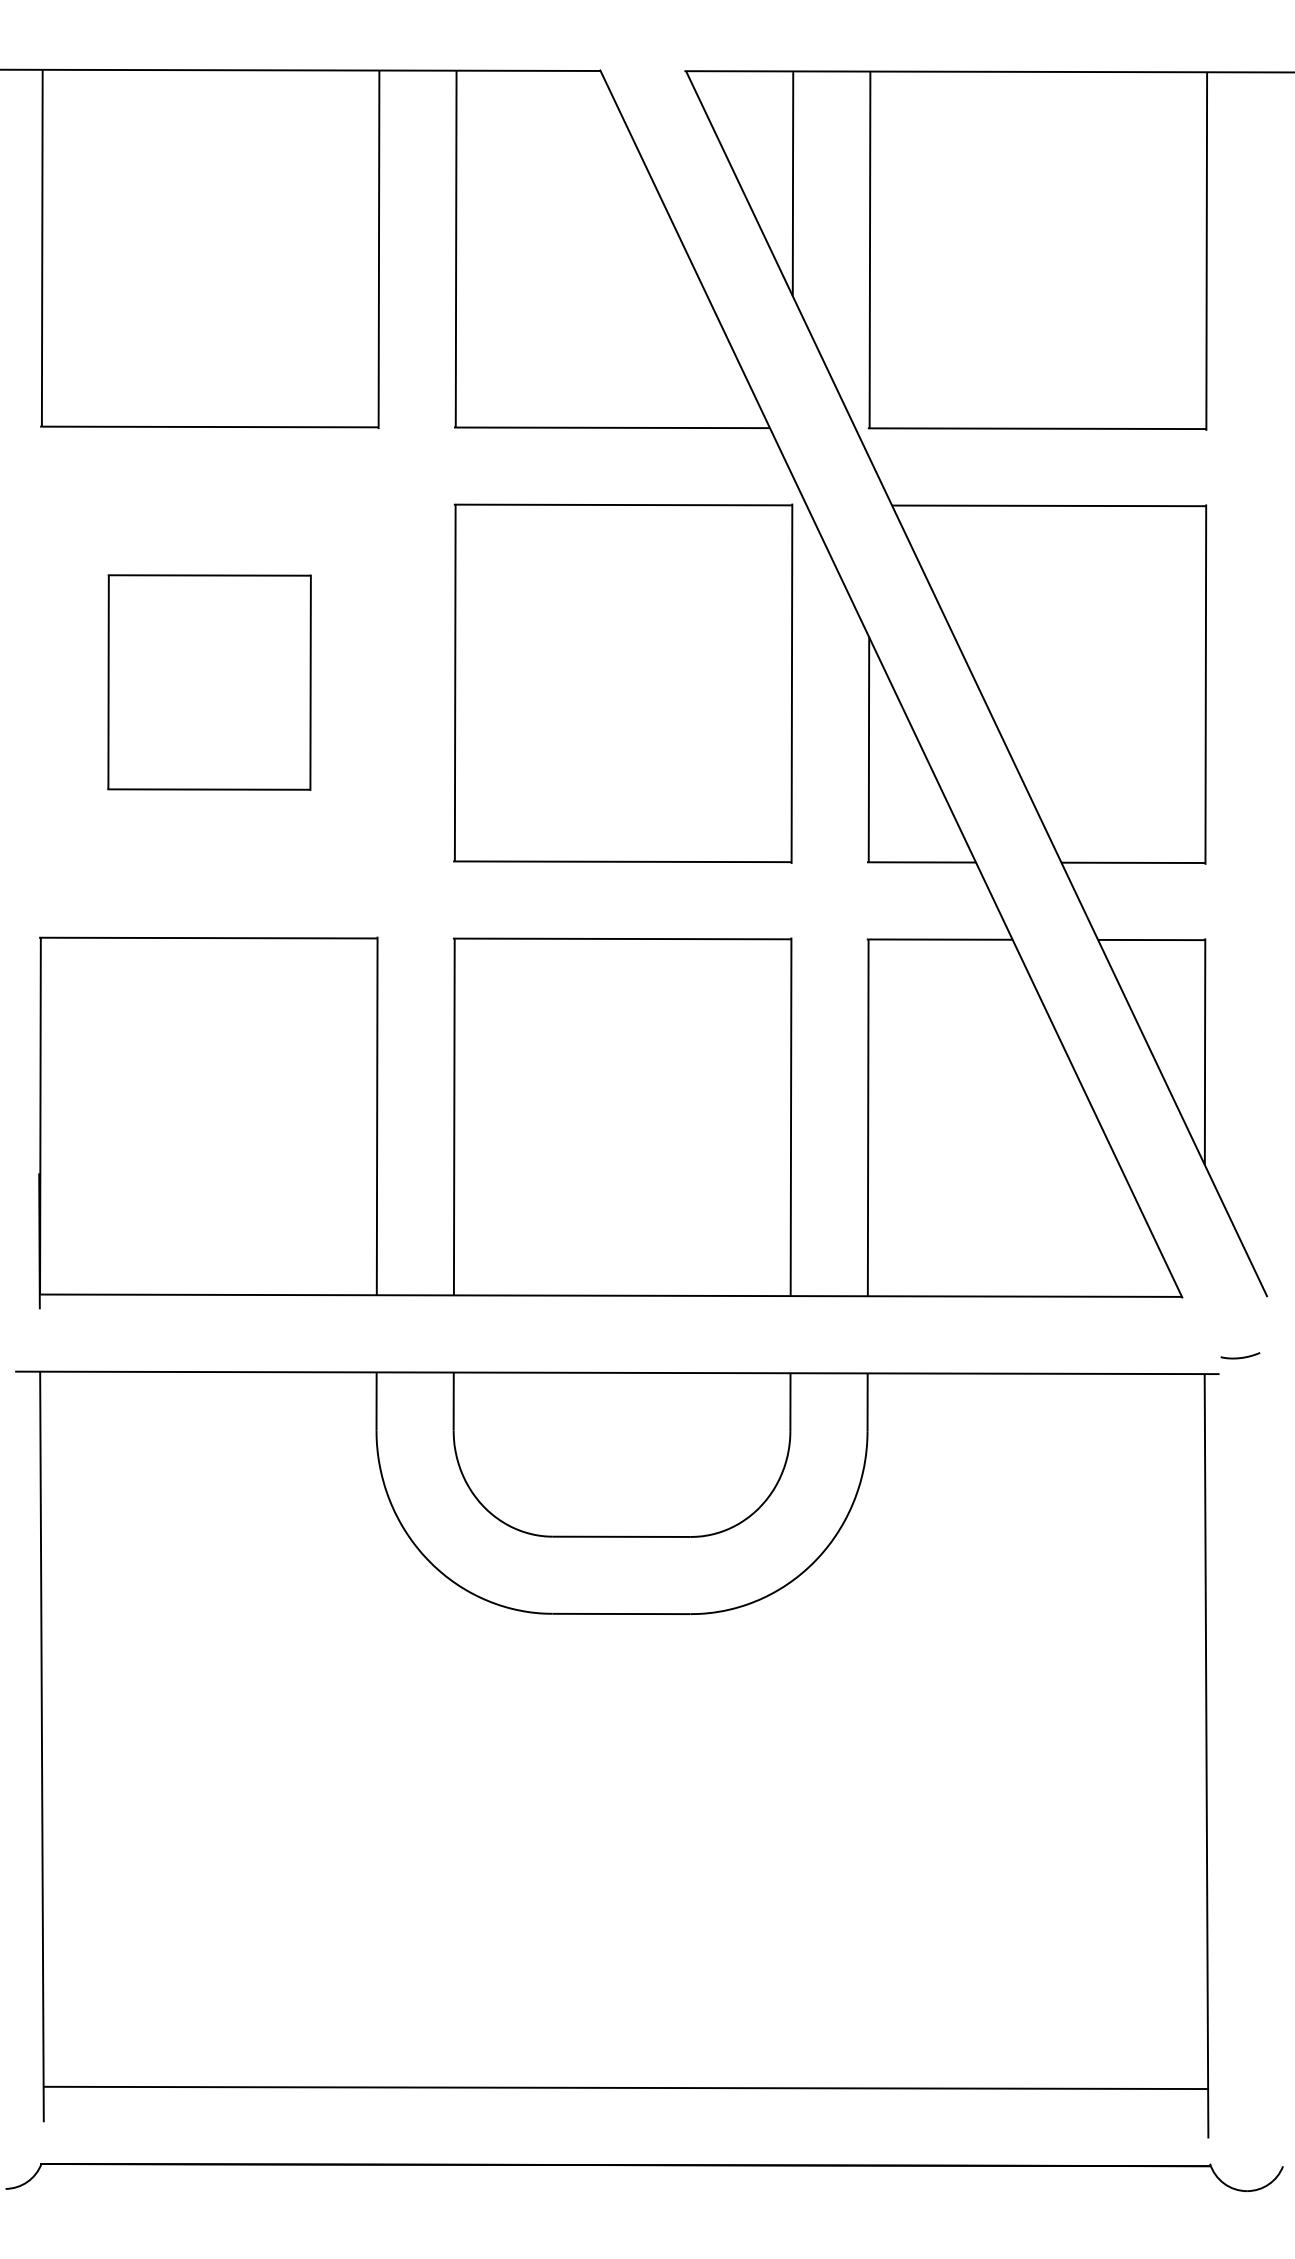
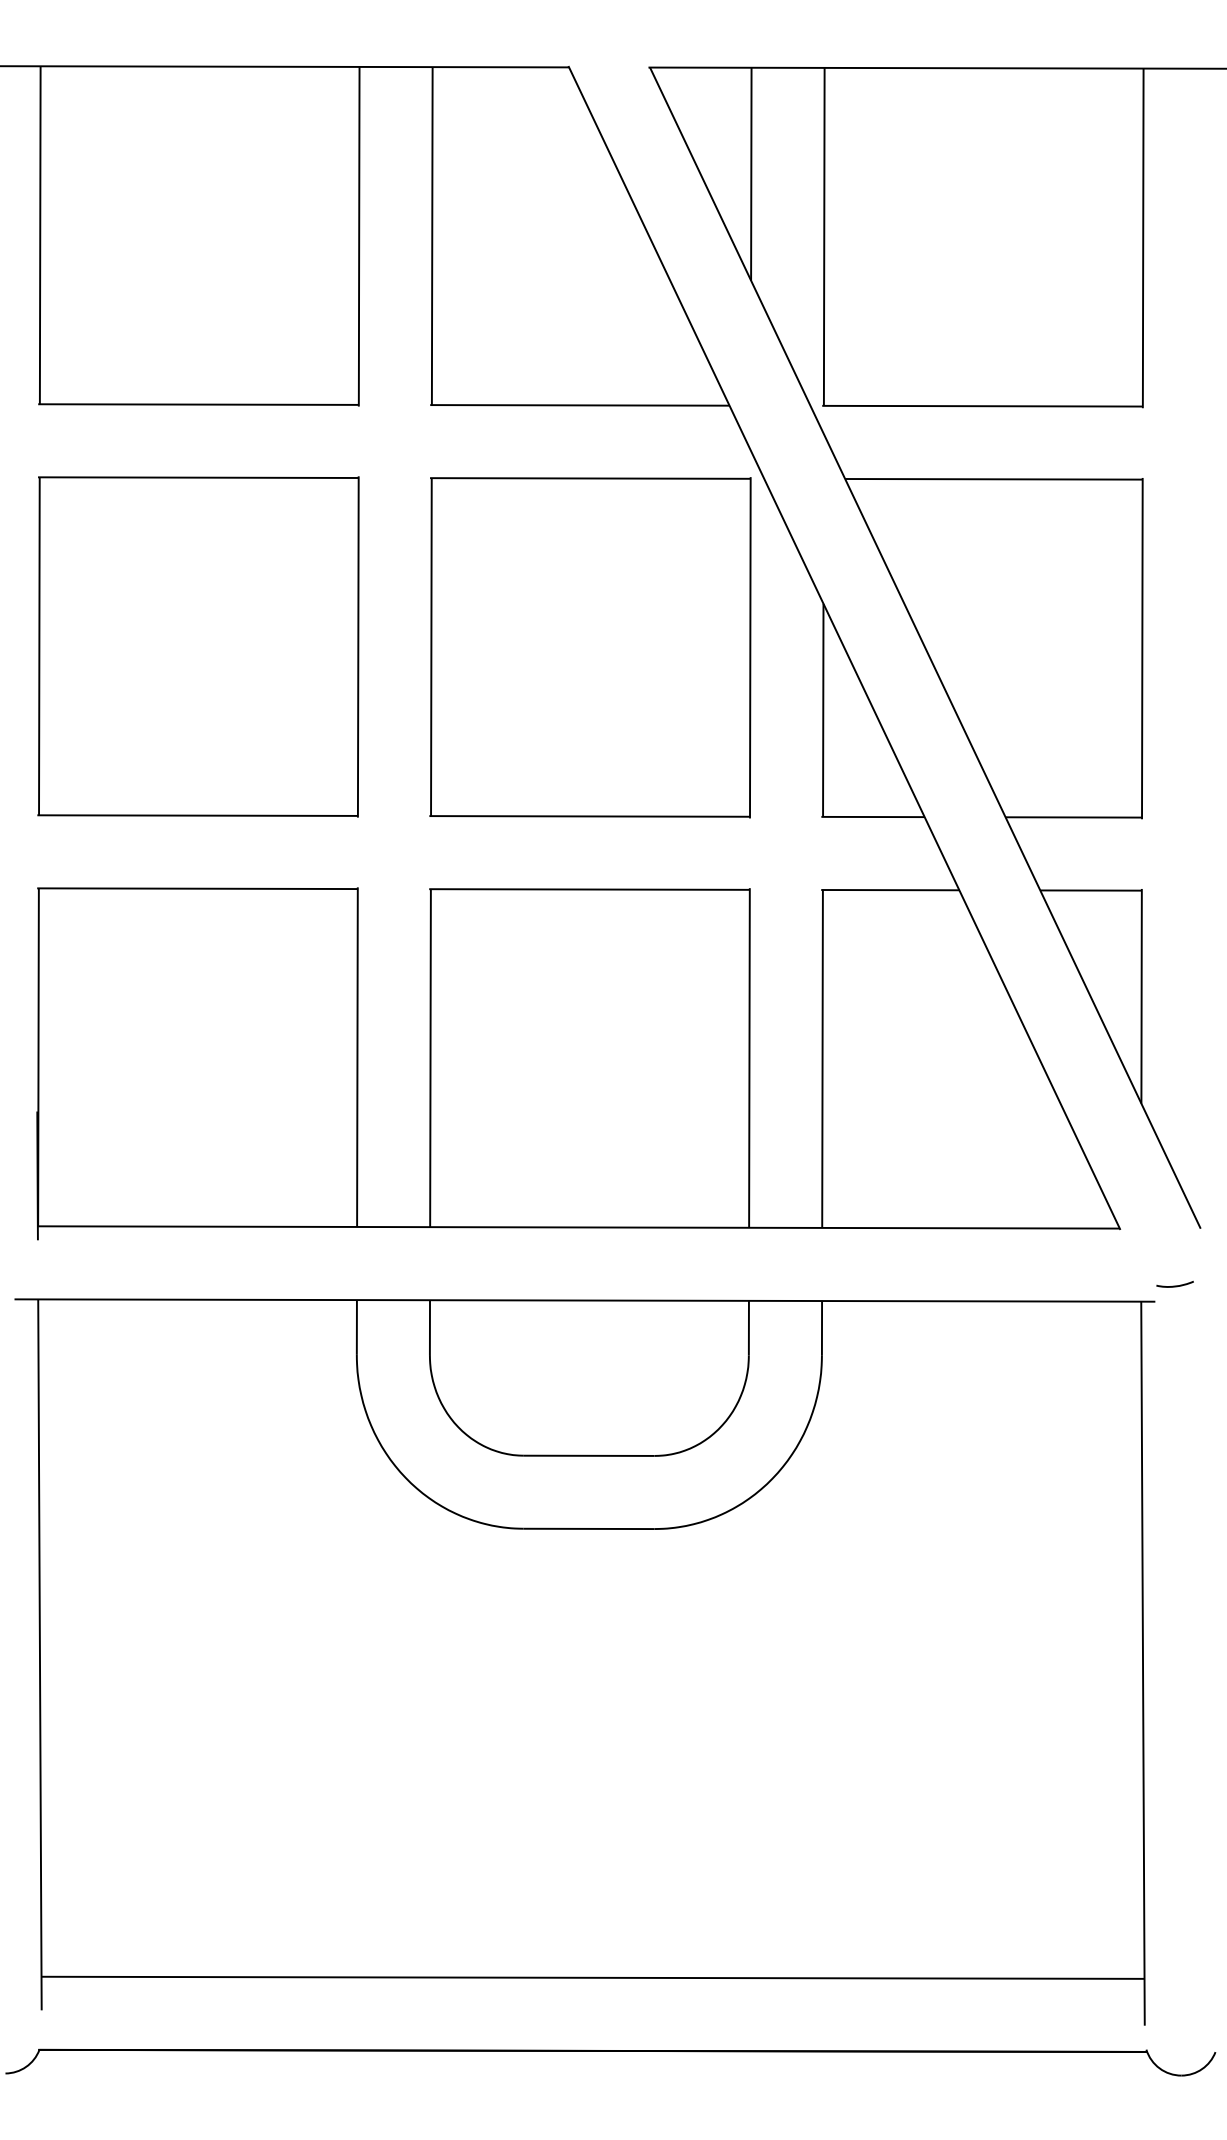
part: (209, 682) -> (198, 646), size x1.67

